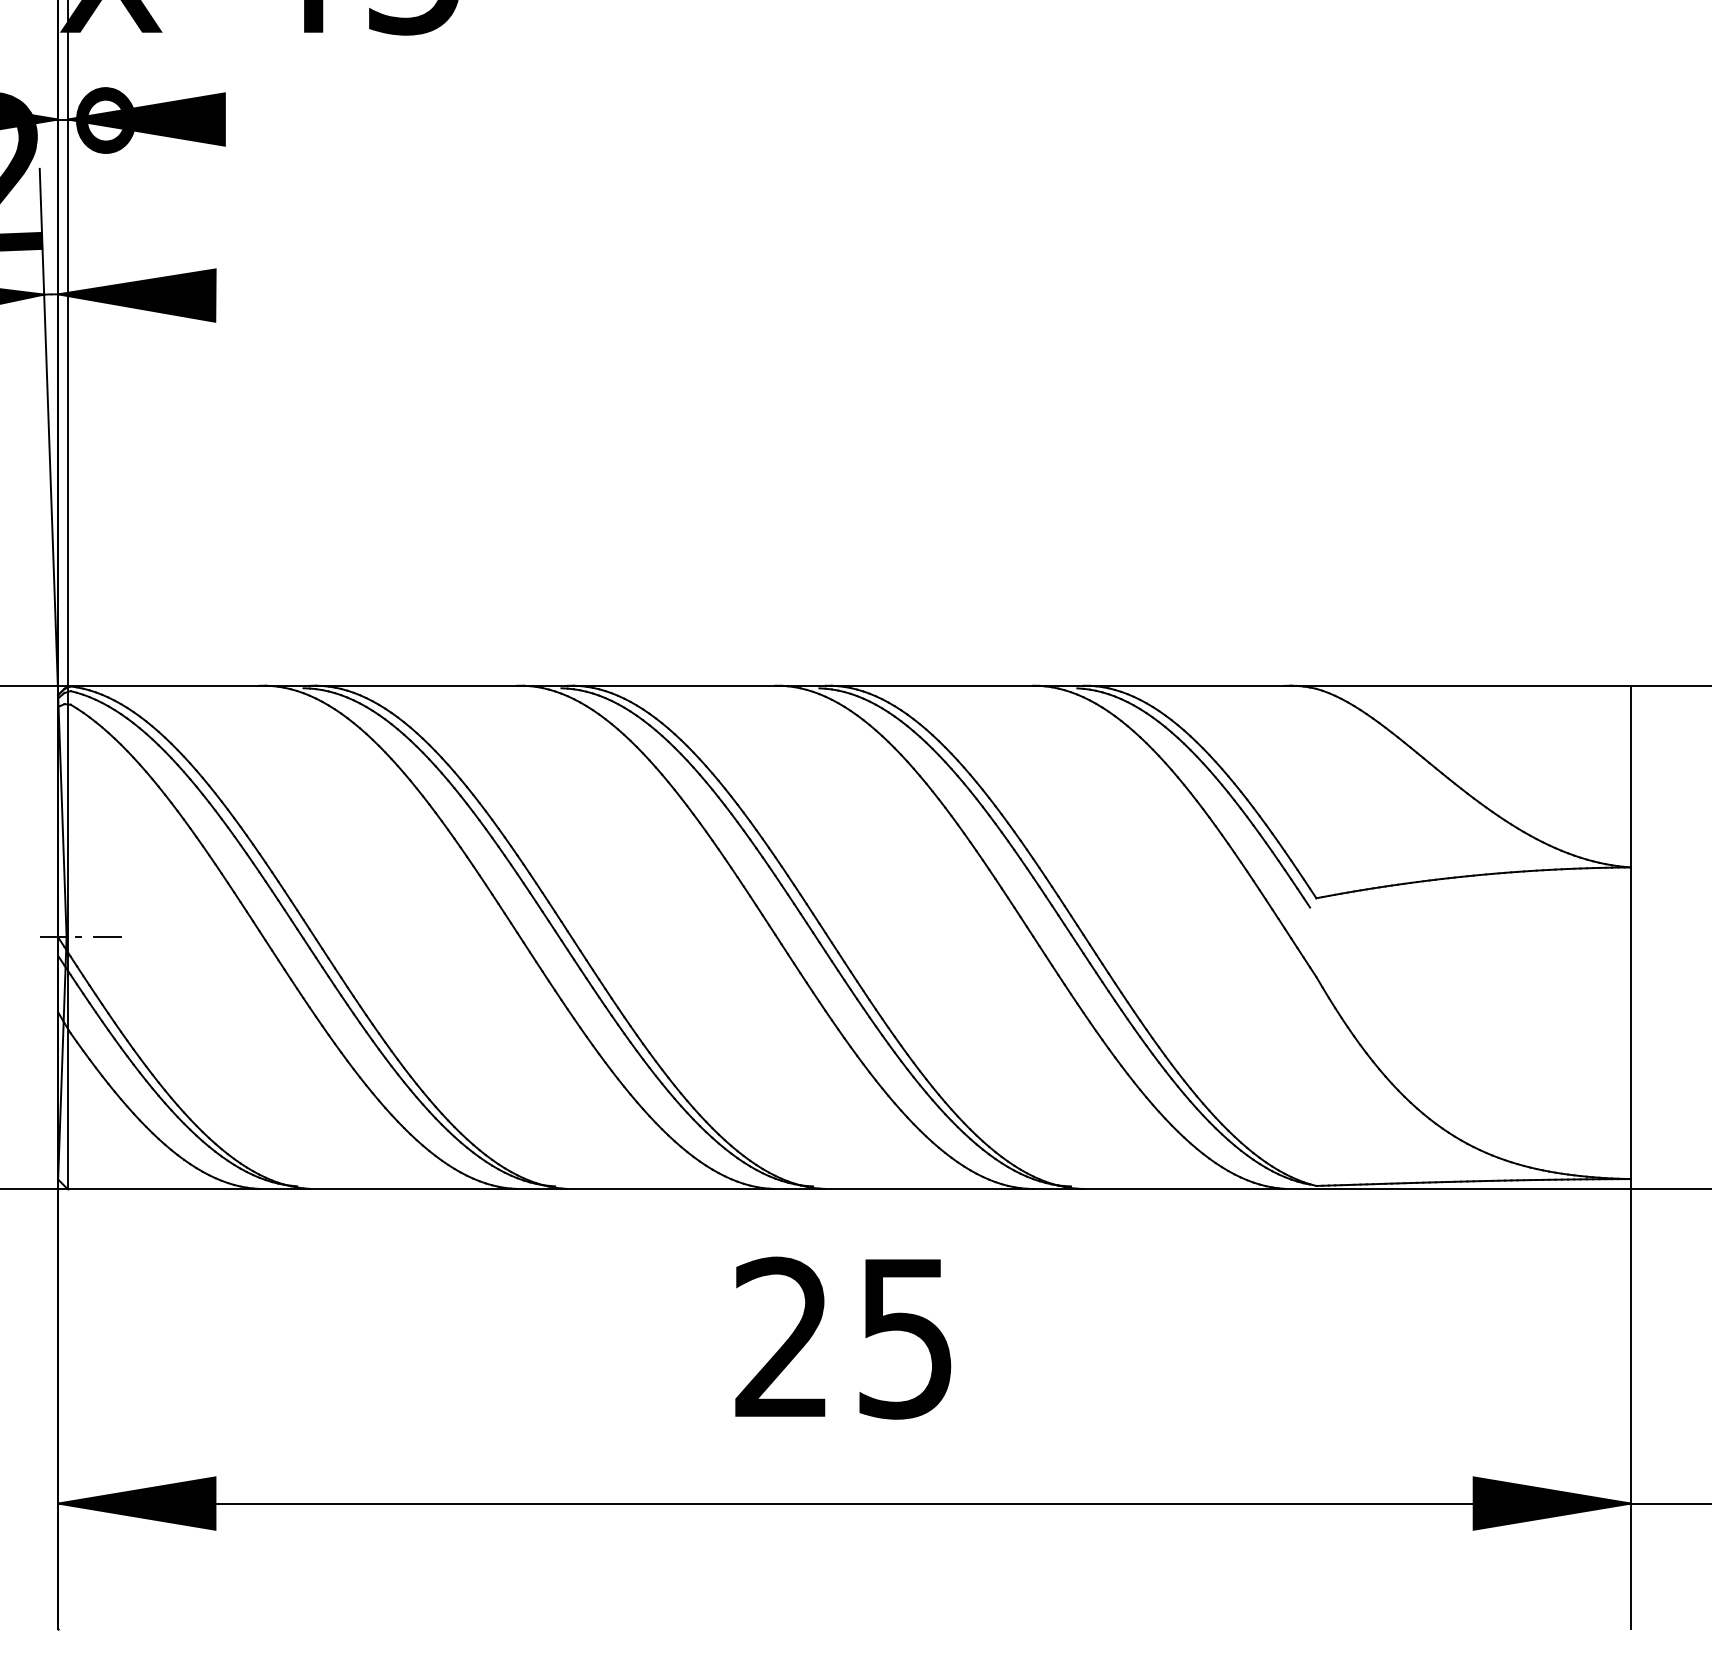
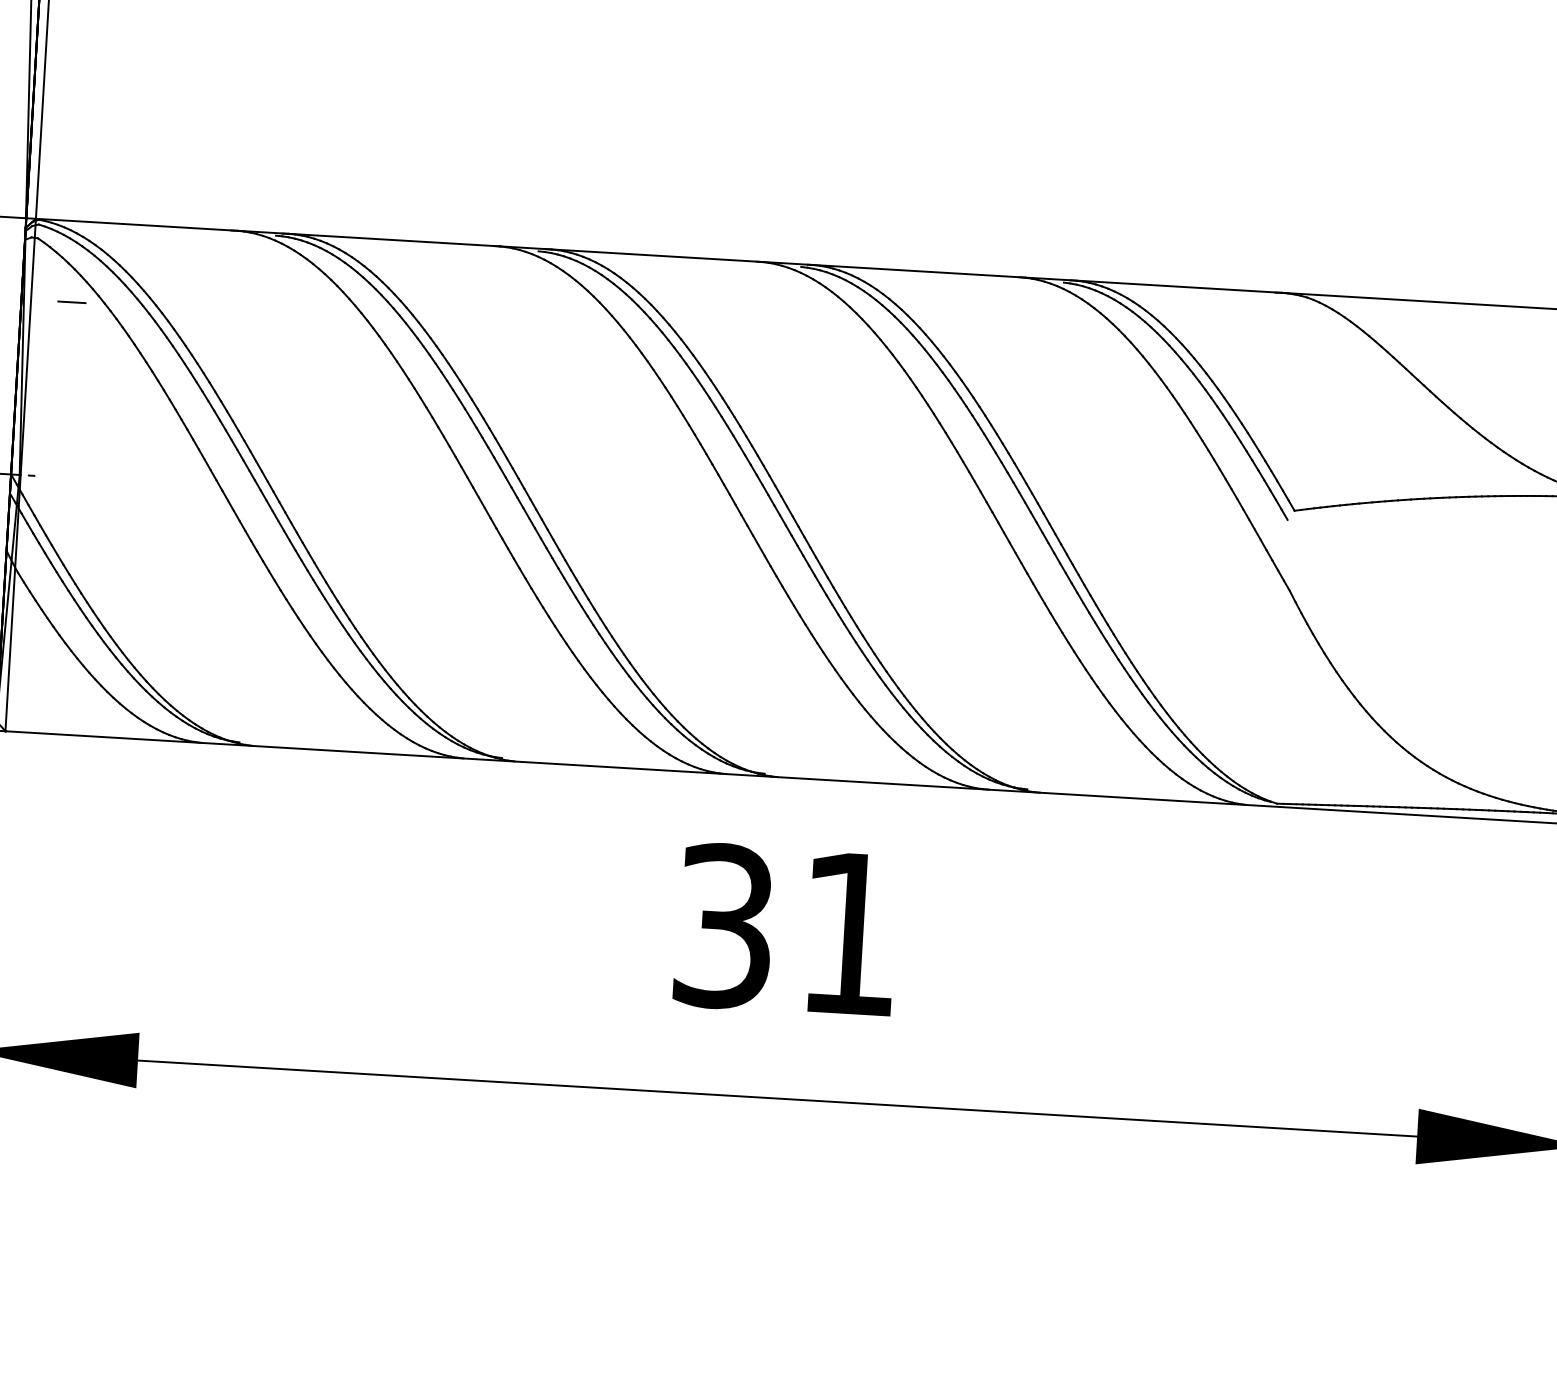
line: (107, 936) -> (71, 301), moved
text: (843, 1337) -> (786, 929), 25 -> 31

